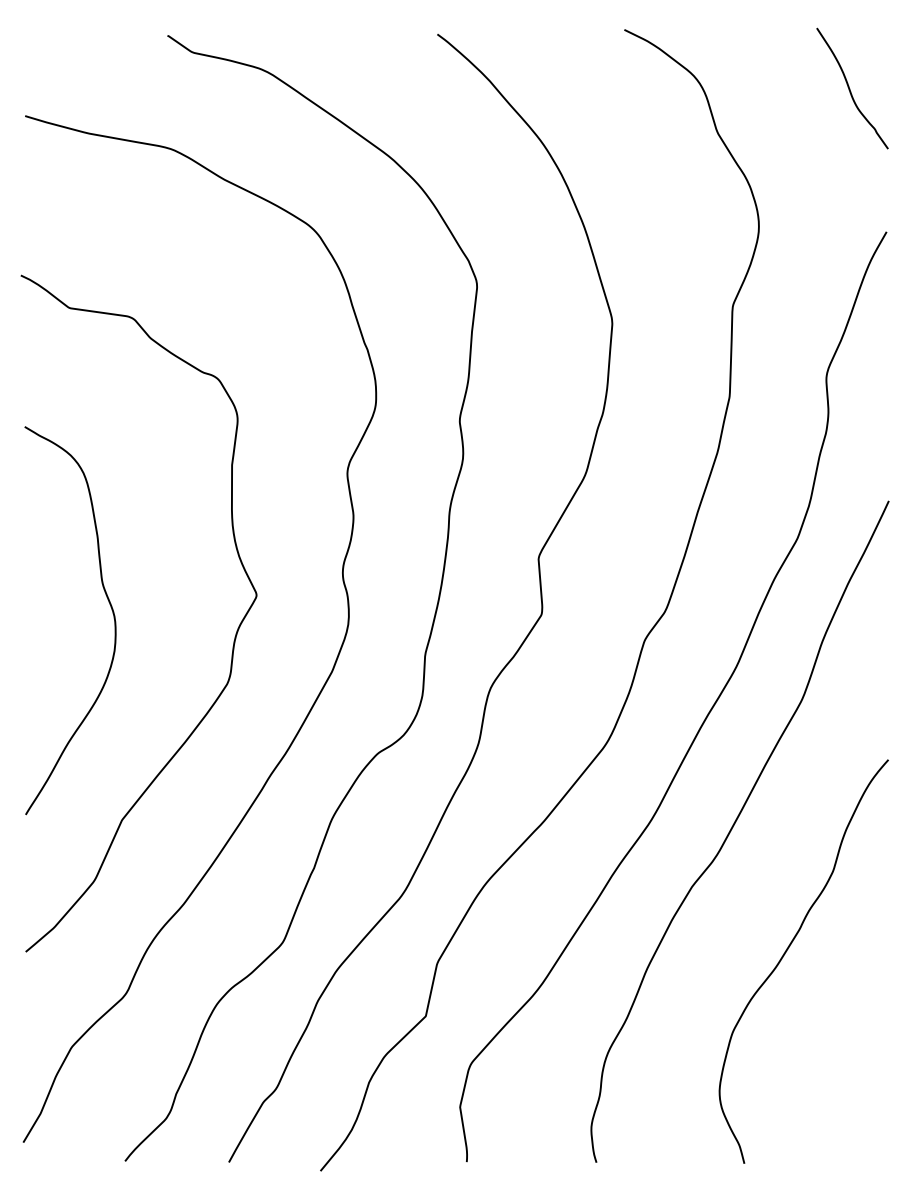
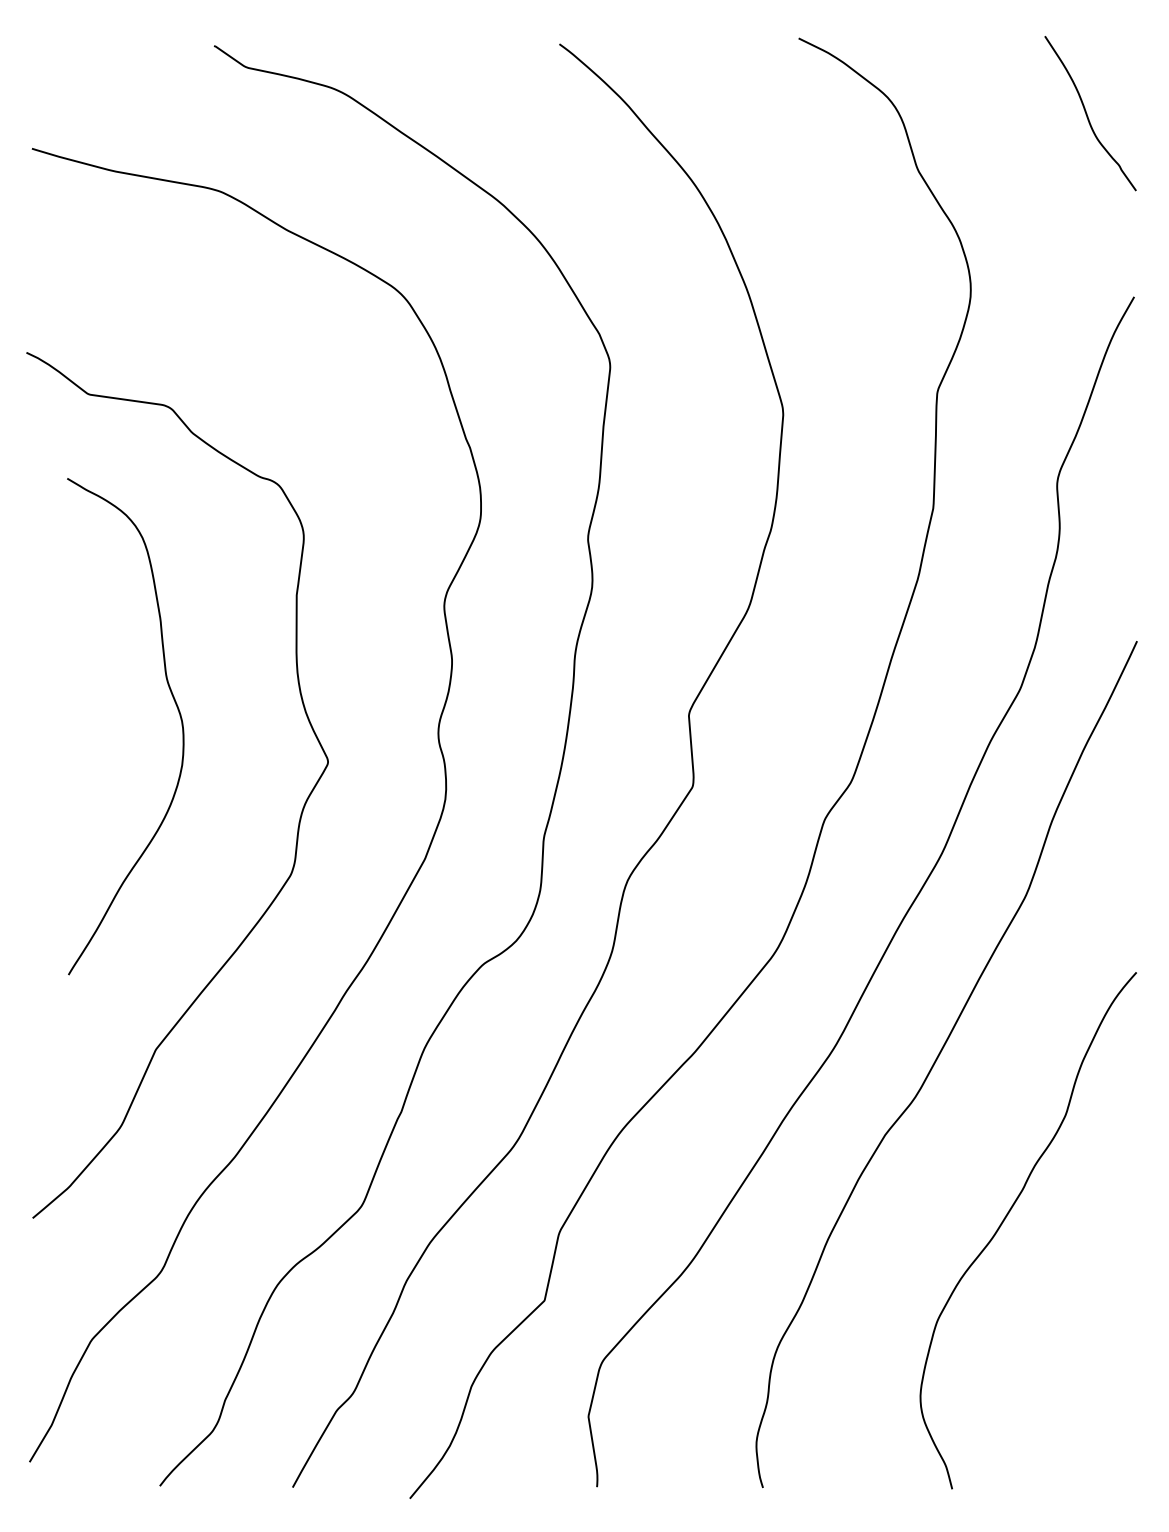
curve: (108, 602) -> (174, 703), moved

